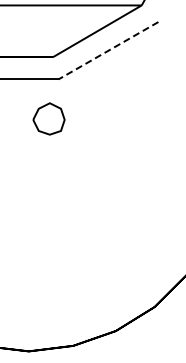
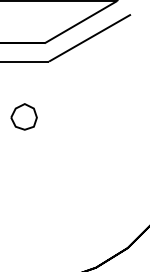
line: (108, 50) -> (90, 37), dashed -> solid
part: (48, 118) -> (23, 116), moved

